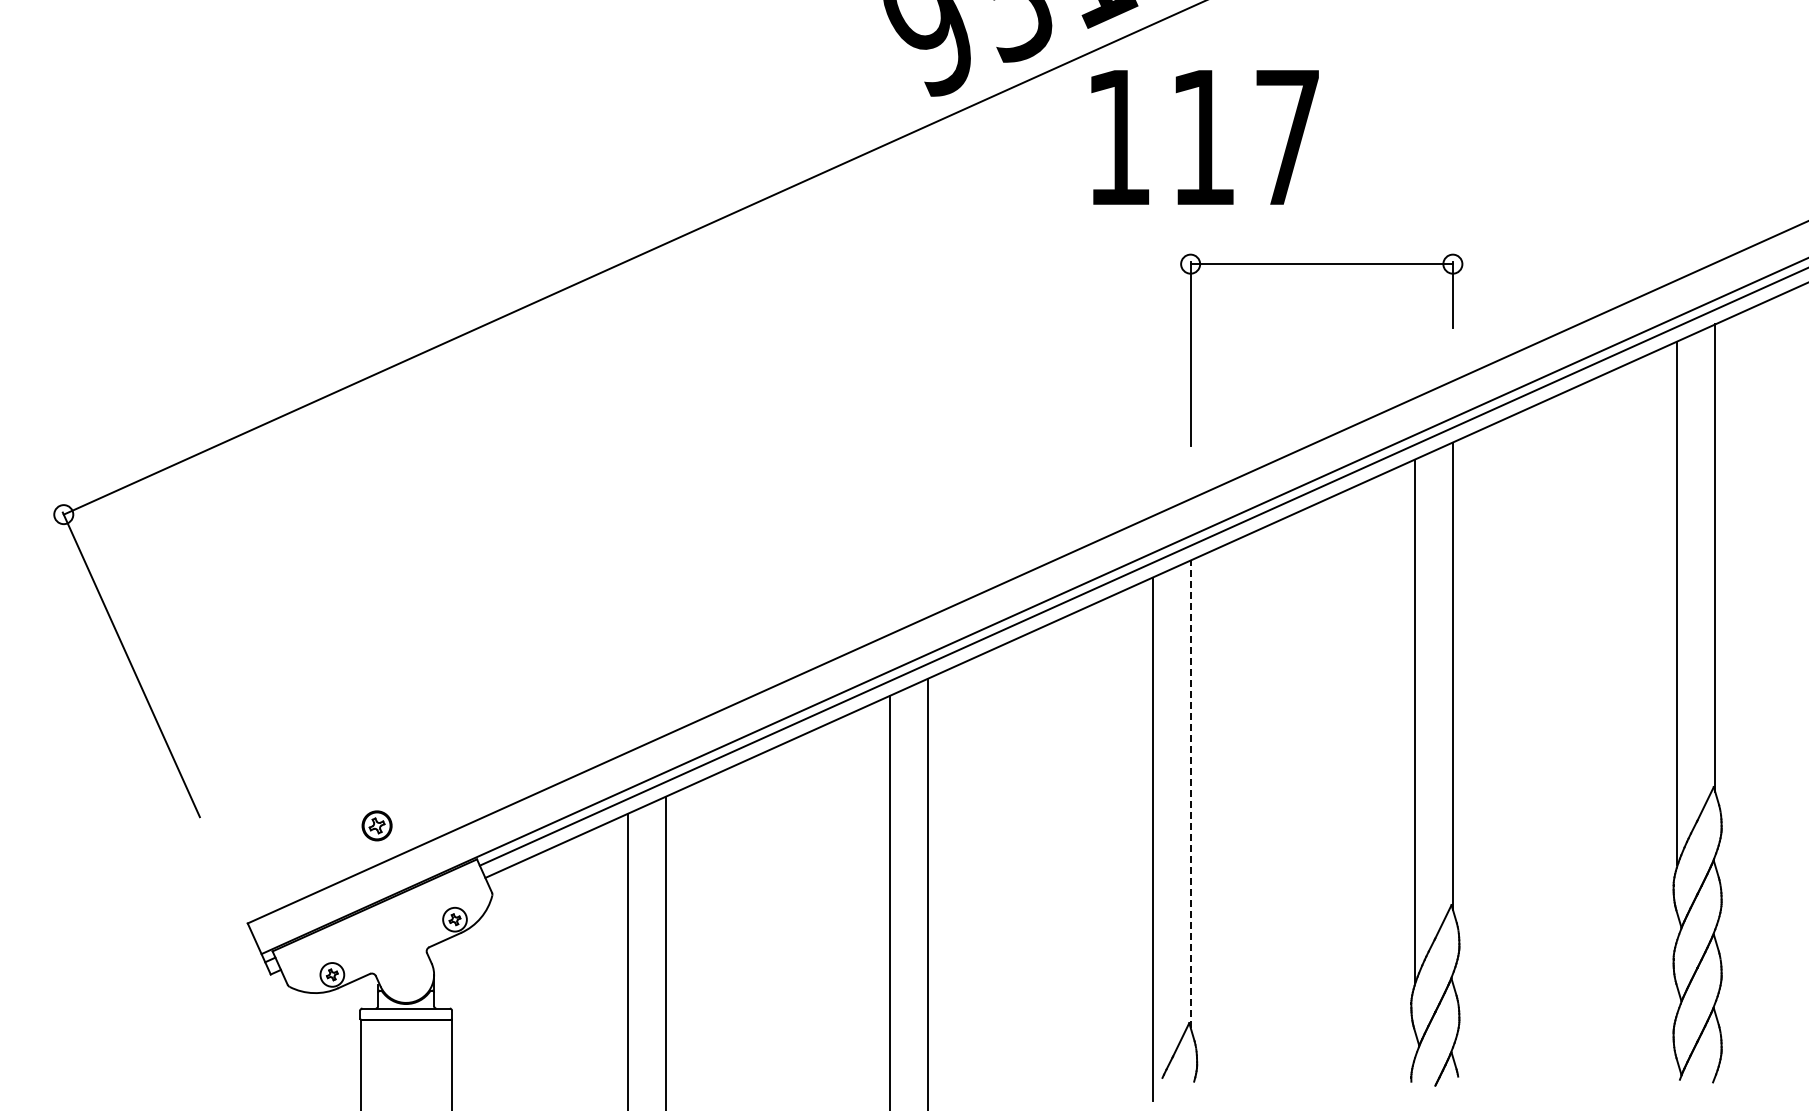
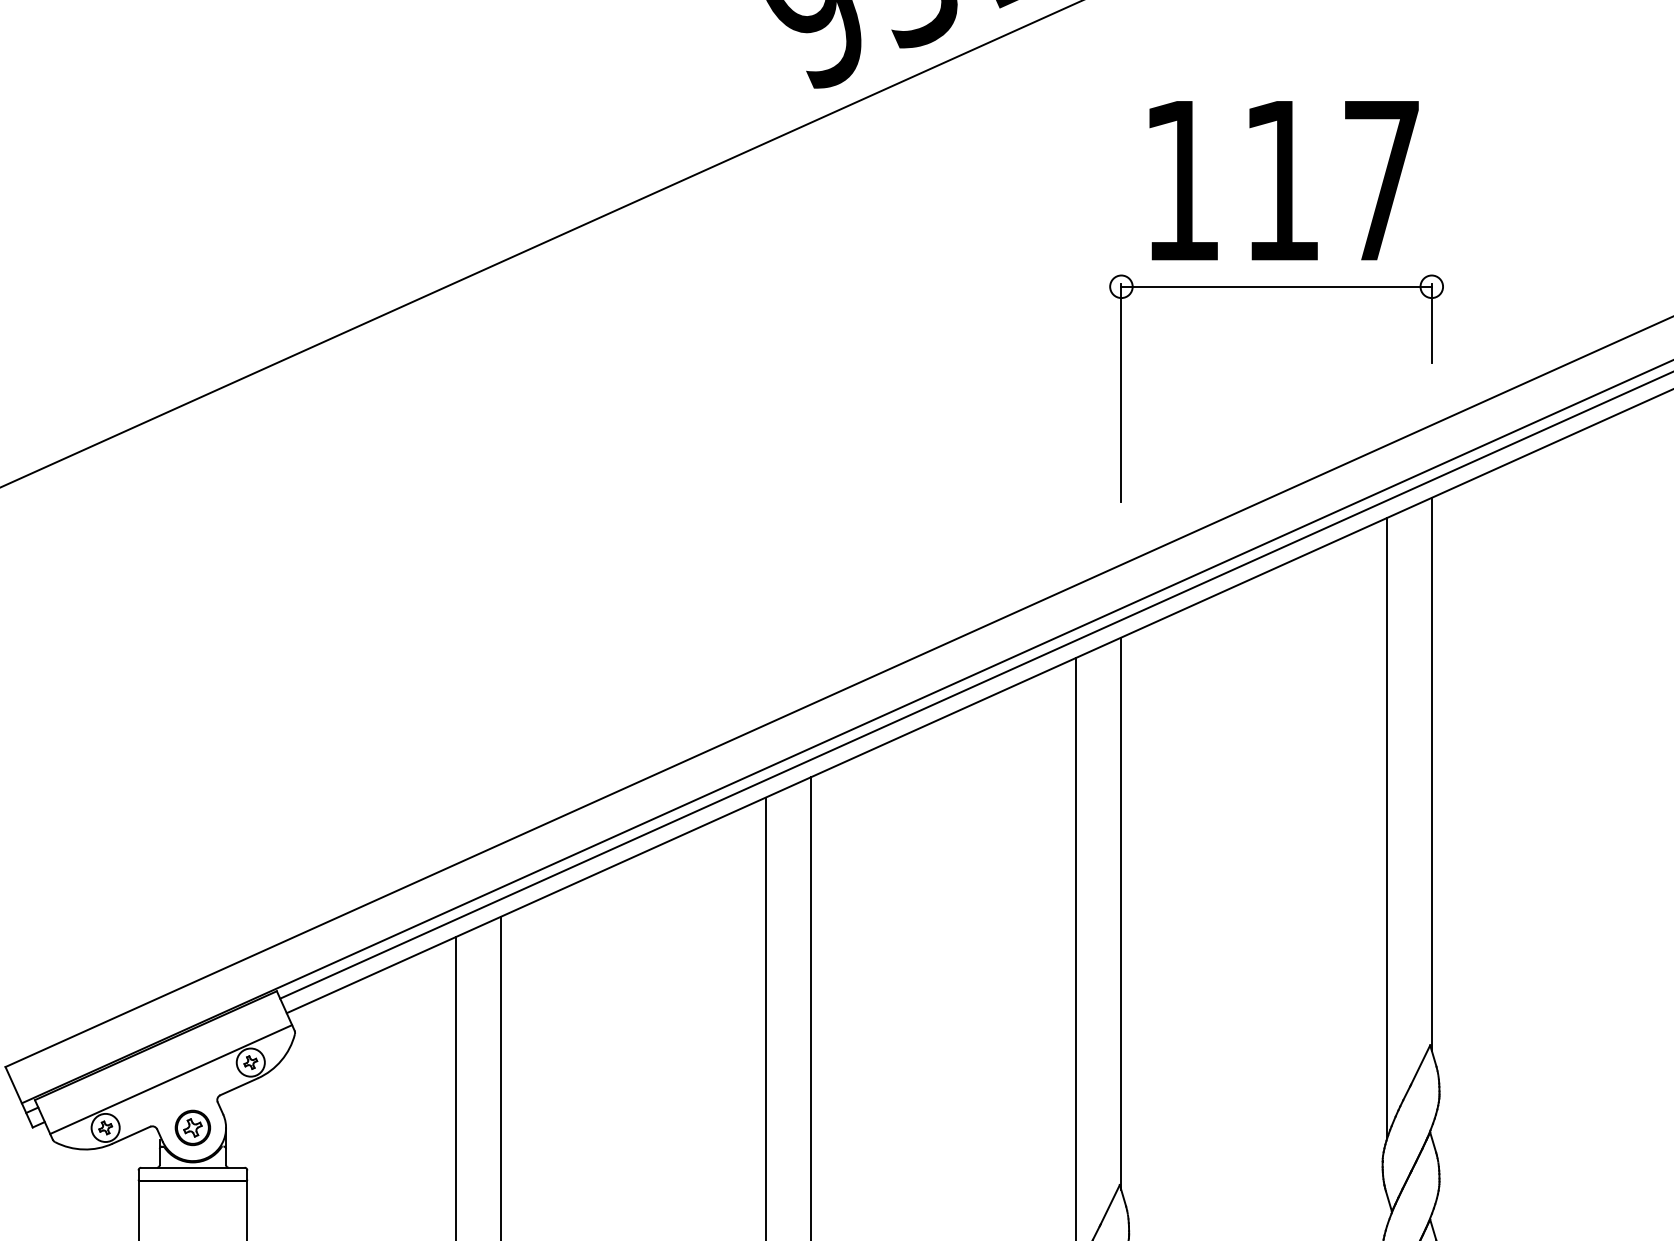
text: (1204, 137) -> (1283, 180), moved
line: (1190, 794) -> (1121, 914), dashed -> solid
part: (376, 825) -> (192, 1127), moved
line: (387, 934) -> (170, 1080), added

